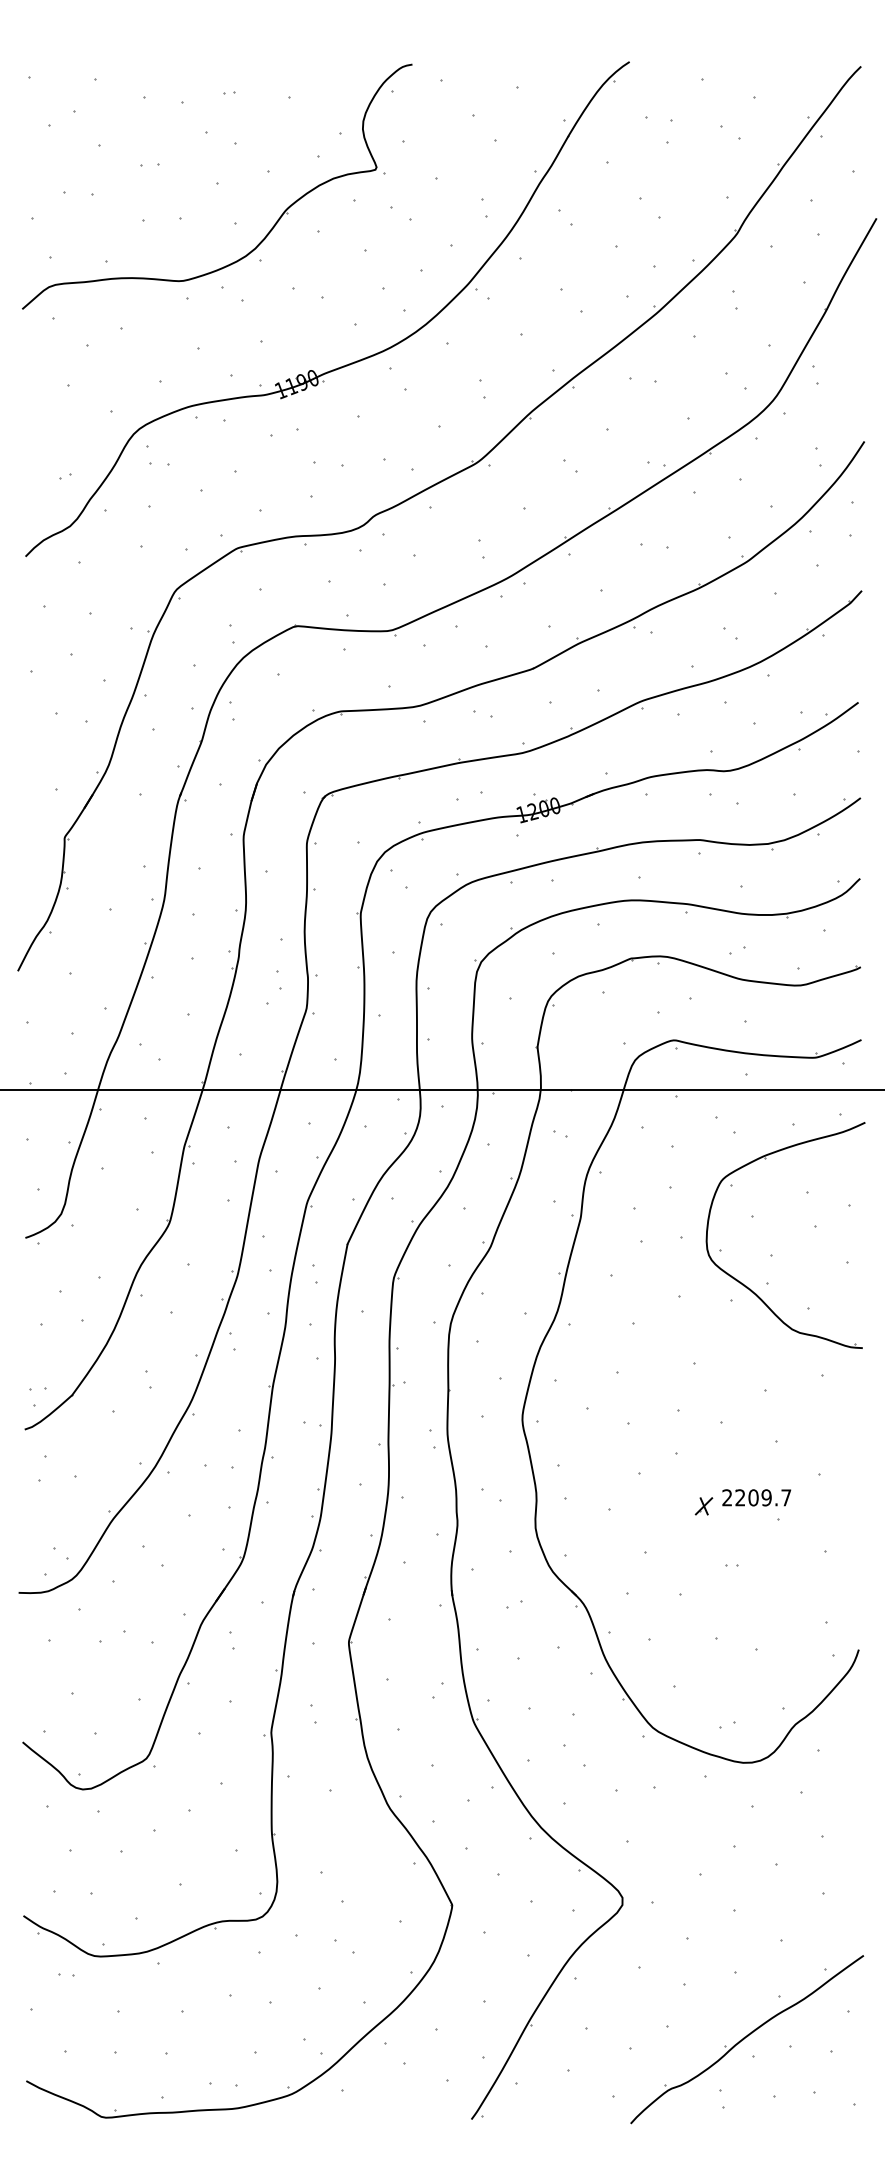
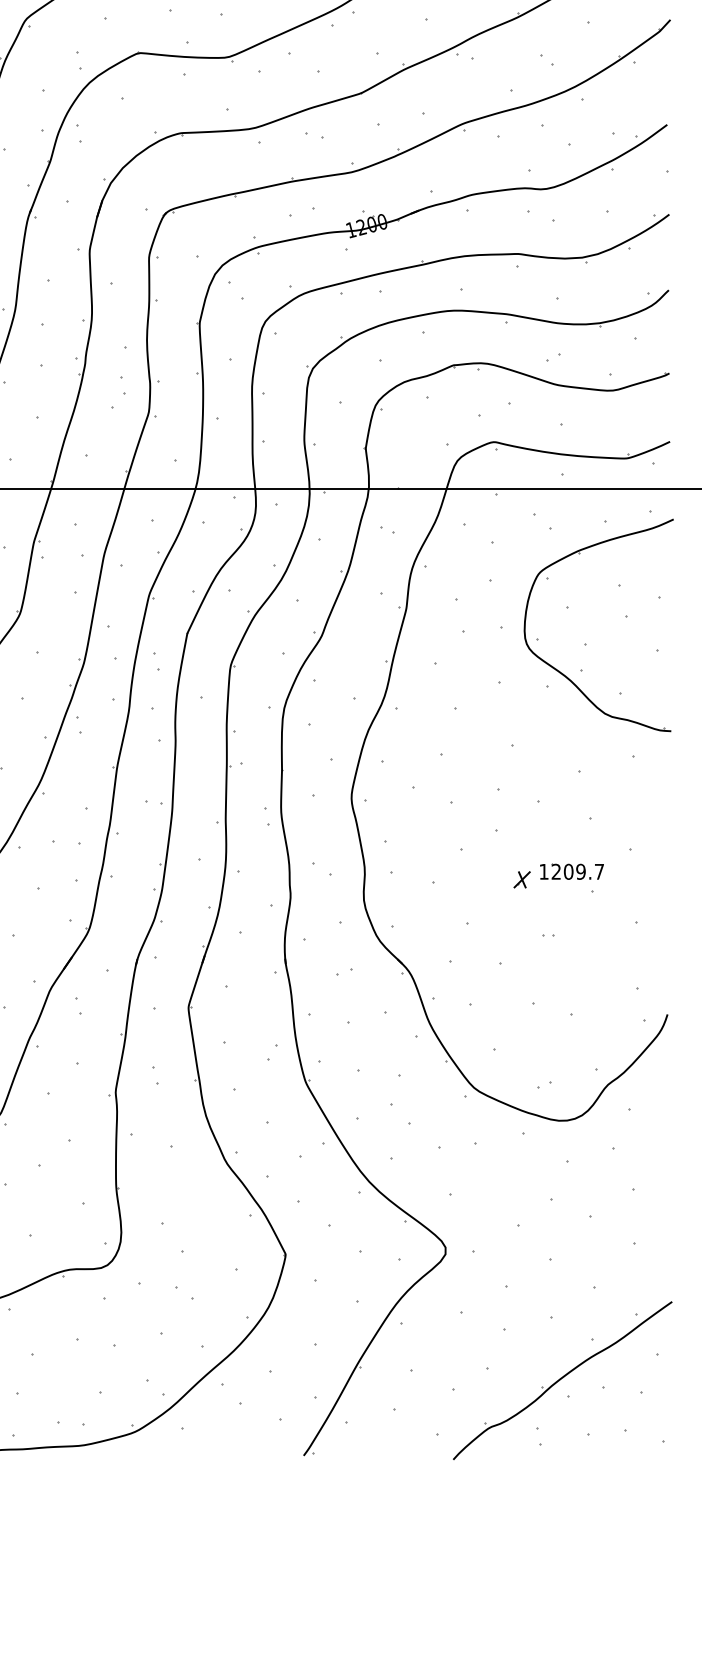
text: (726, 1497) -> (543, 871), 2209.7 -> 1209.7

